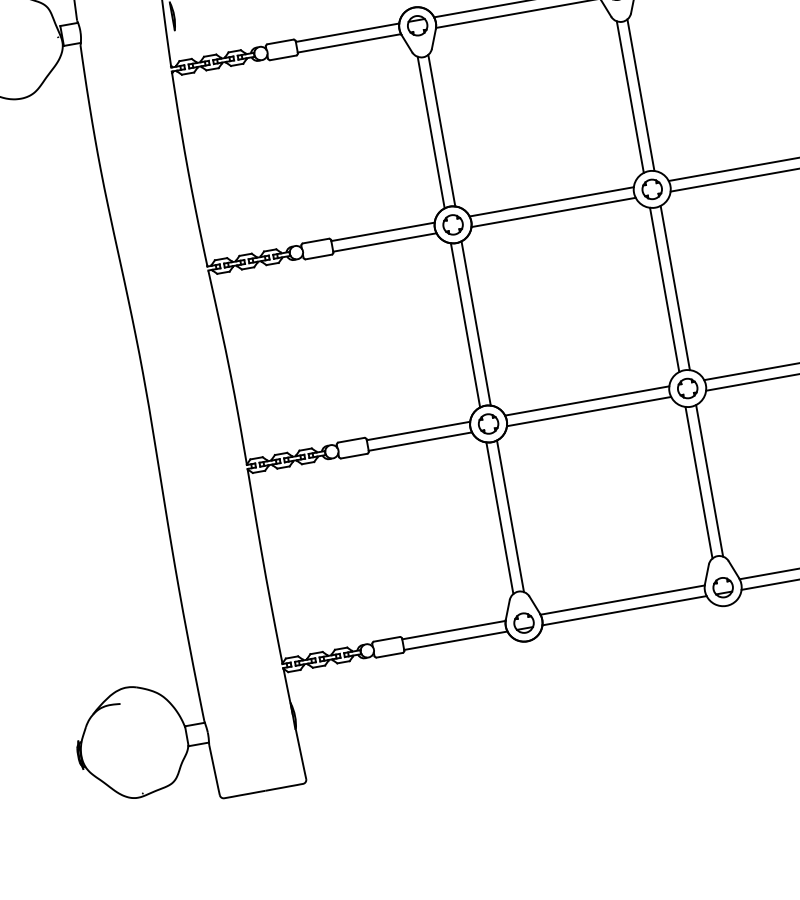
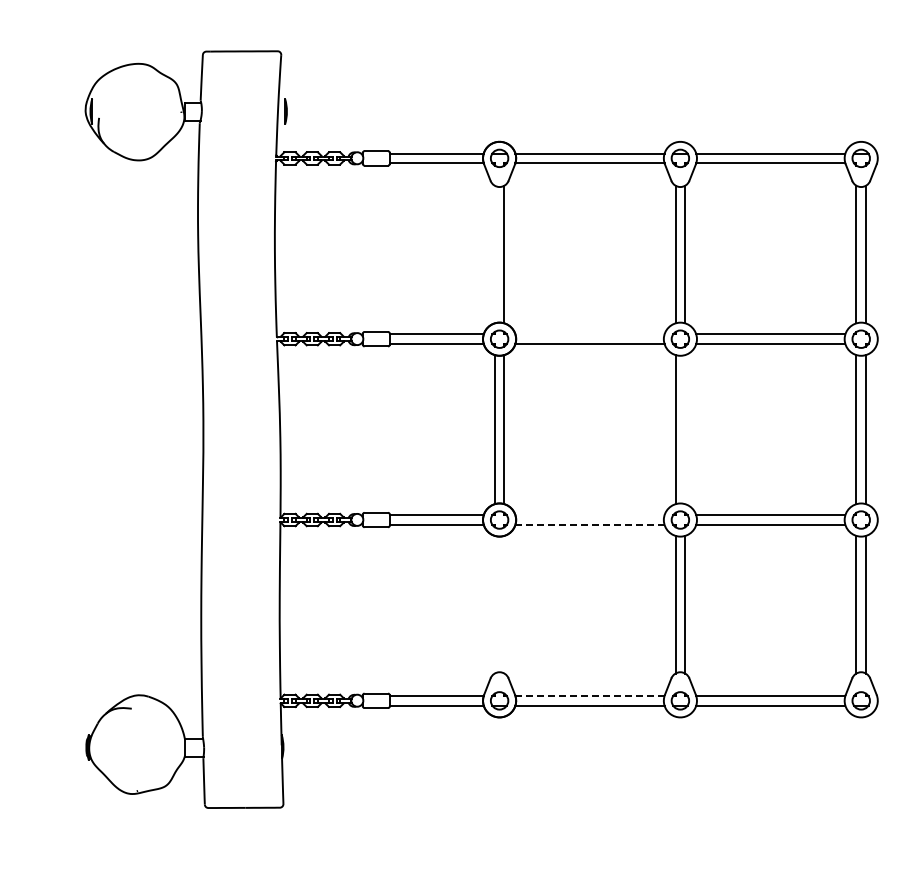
line: (430, 132) -> (494, 254), removed
line: (551, 202) -> (589, 334), removed
line: (675, 287) -> (685, 429), removed
line: (586, 401) -> (589, 515), removed
line: (589, 411) -> (590, 524), solid -> dashed
line: (510, 516) -> (504, 604), removed
line: (499, 518) -> (494, 604), removed
line: (623, 600) -> (590, 696), solid -> dashed

